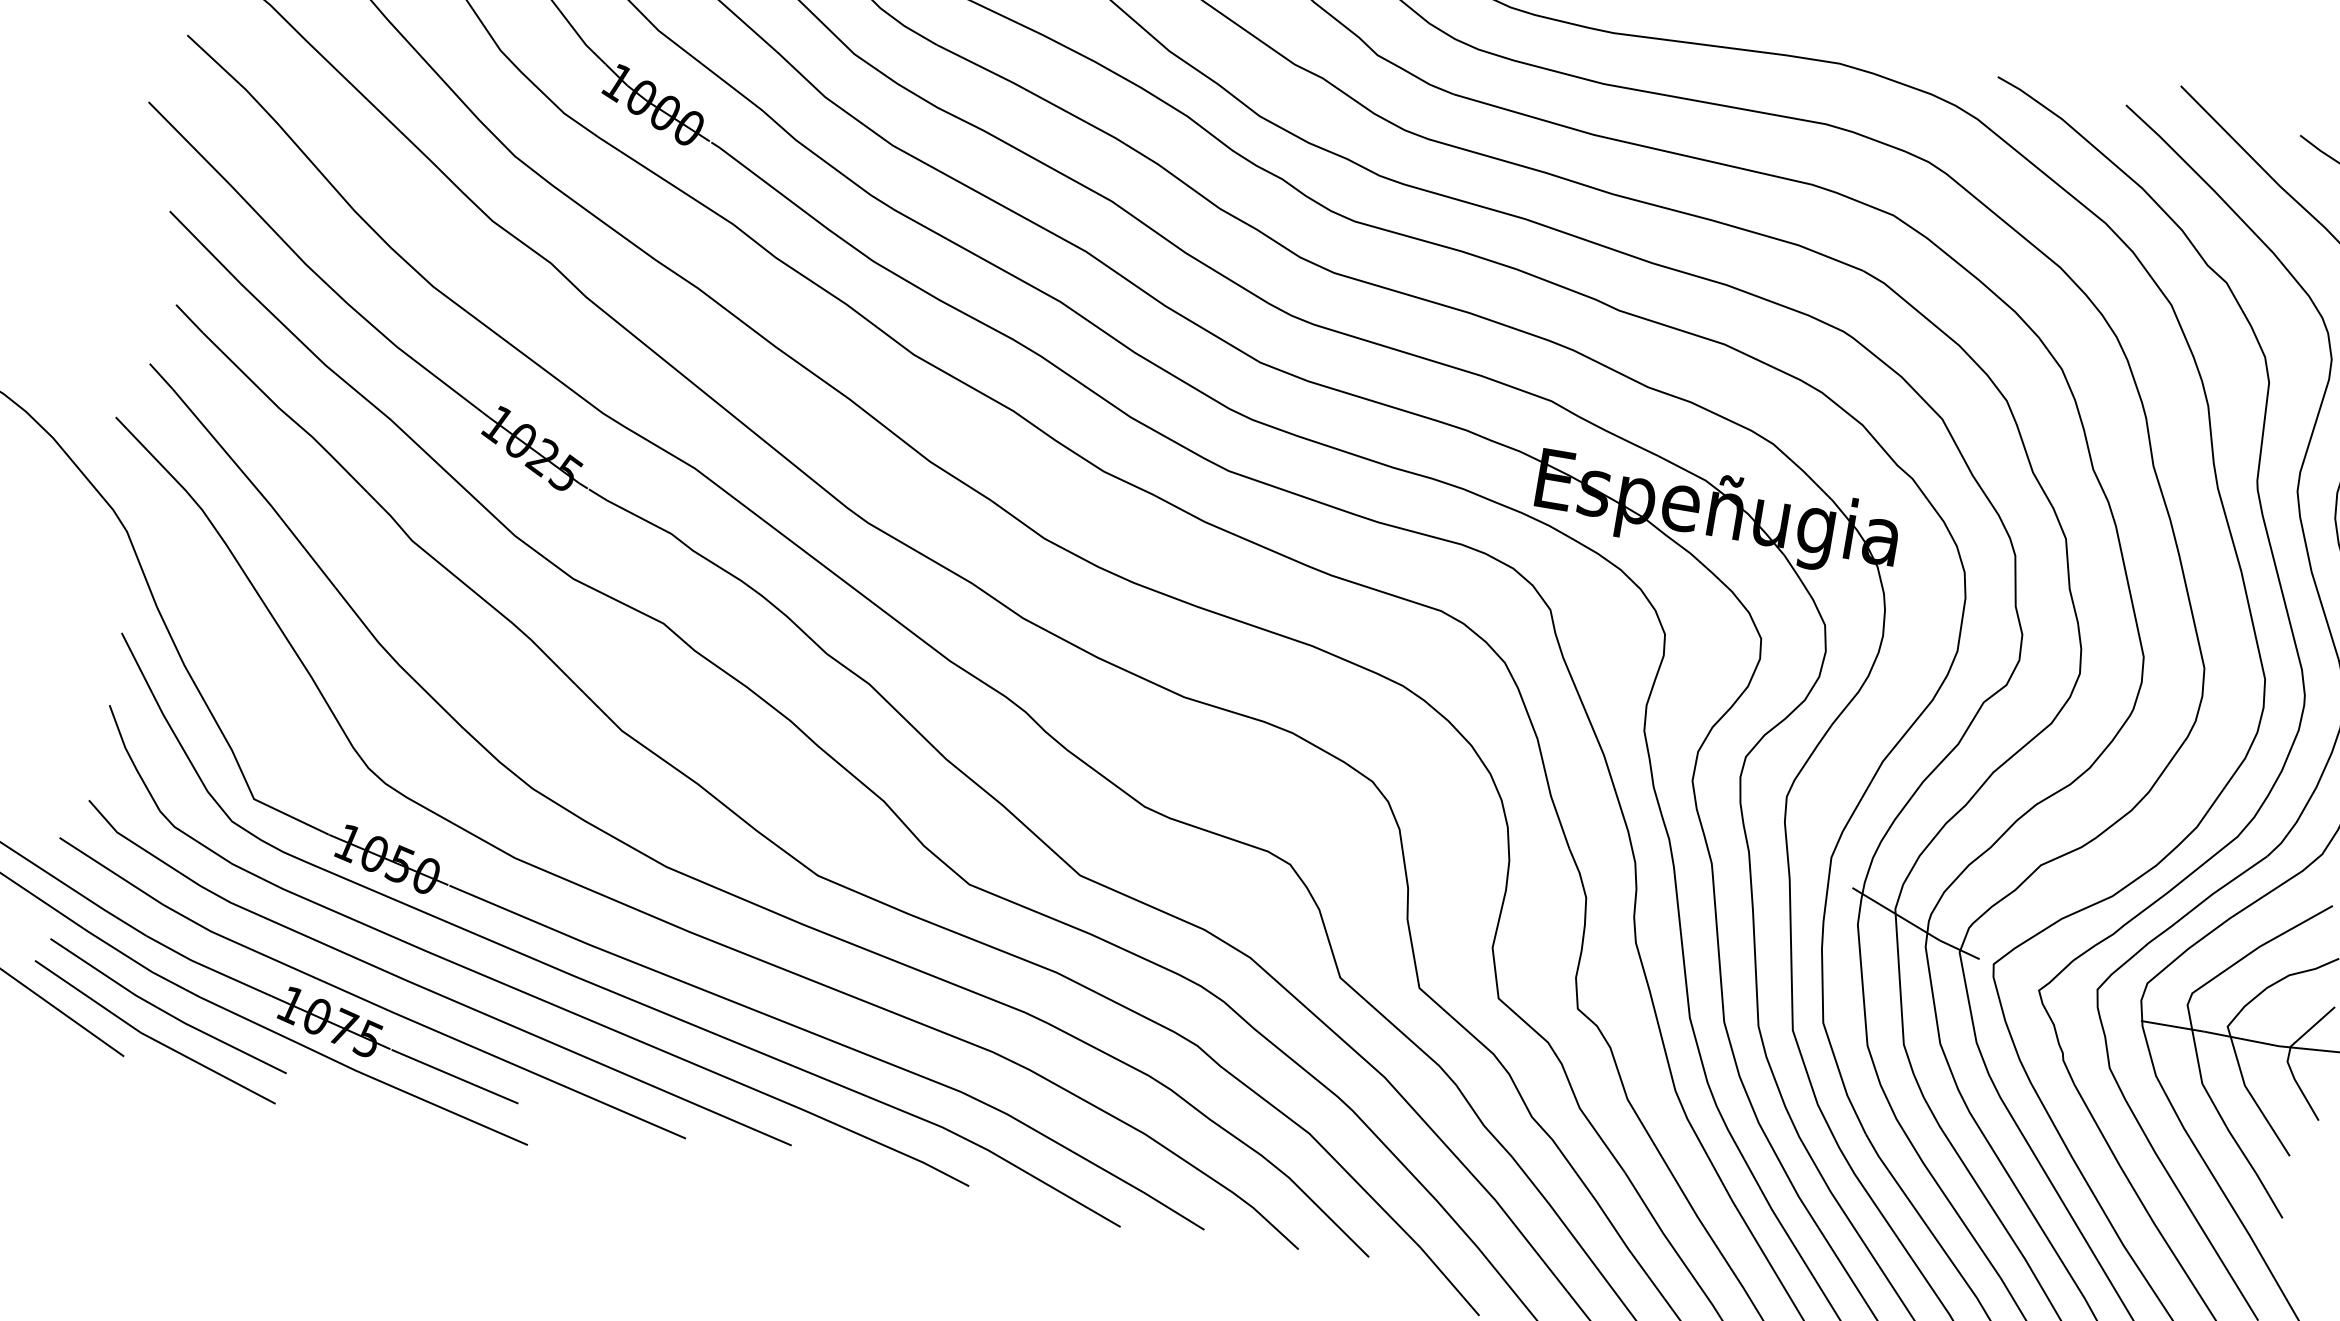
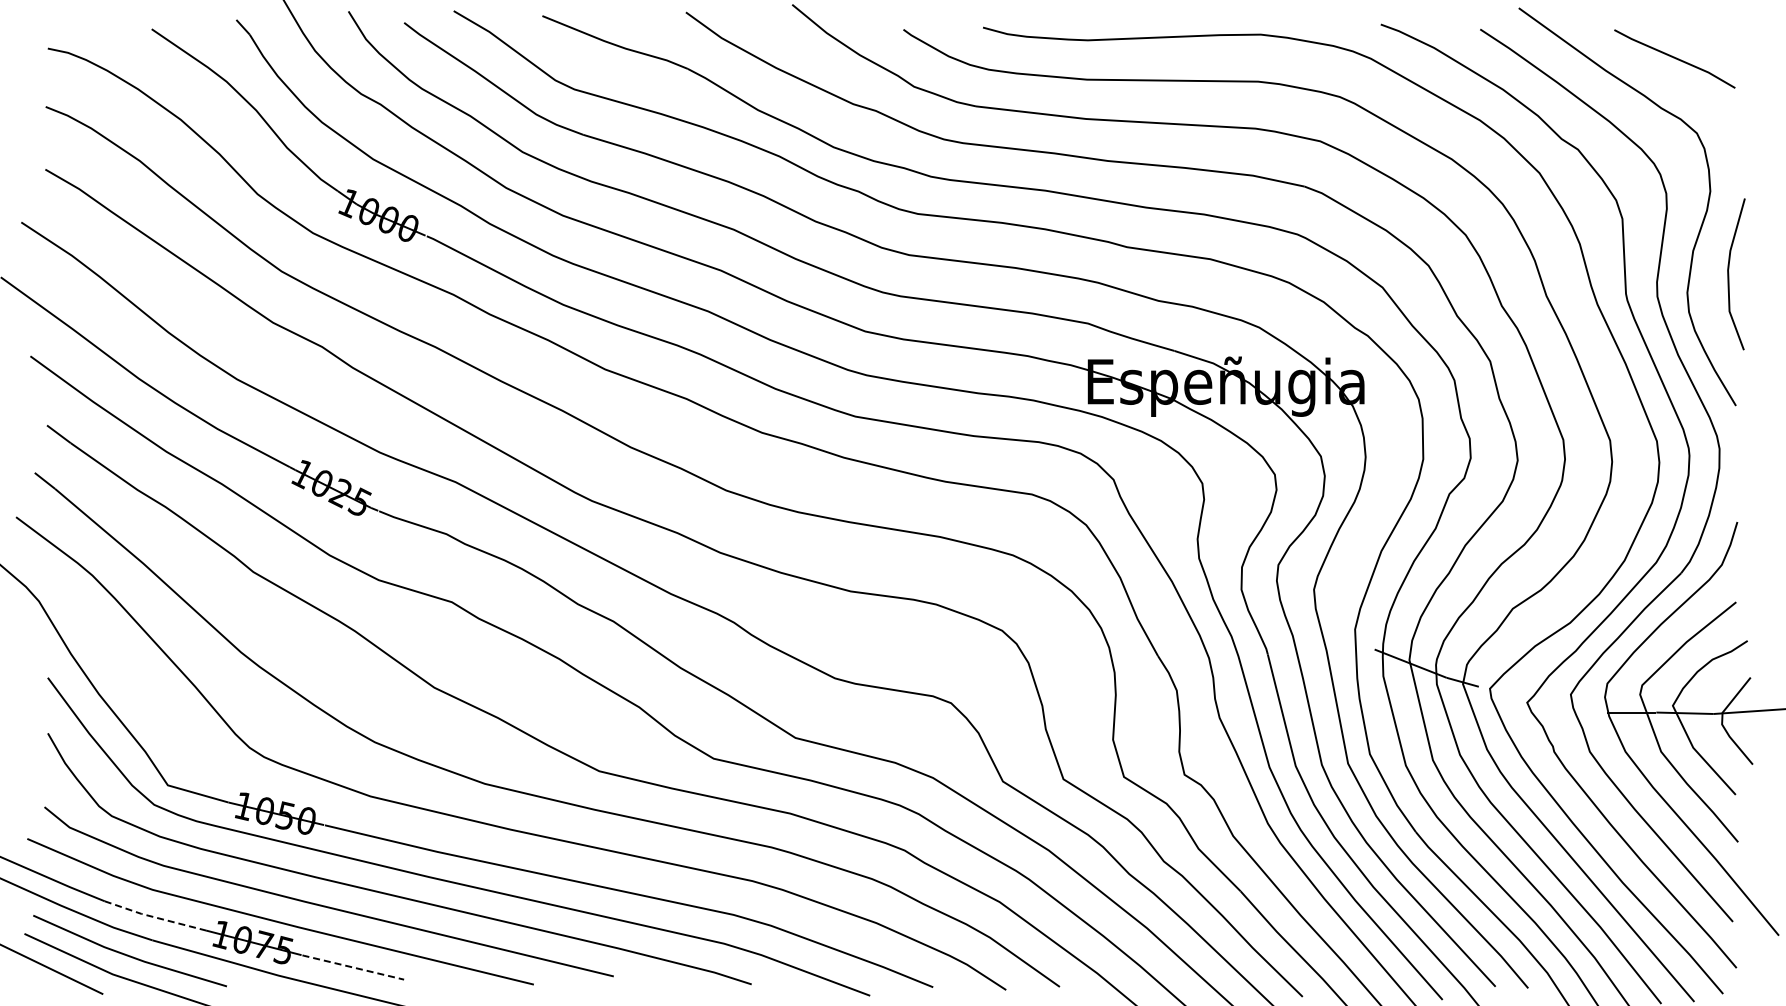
line: (208, 968) -> (155, 917), solid -> dashed
line: (453, 1076) -> (352, 967), solid -> dashed

